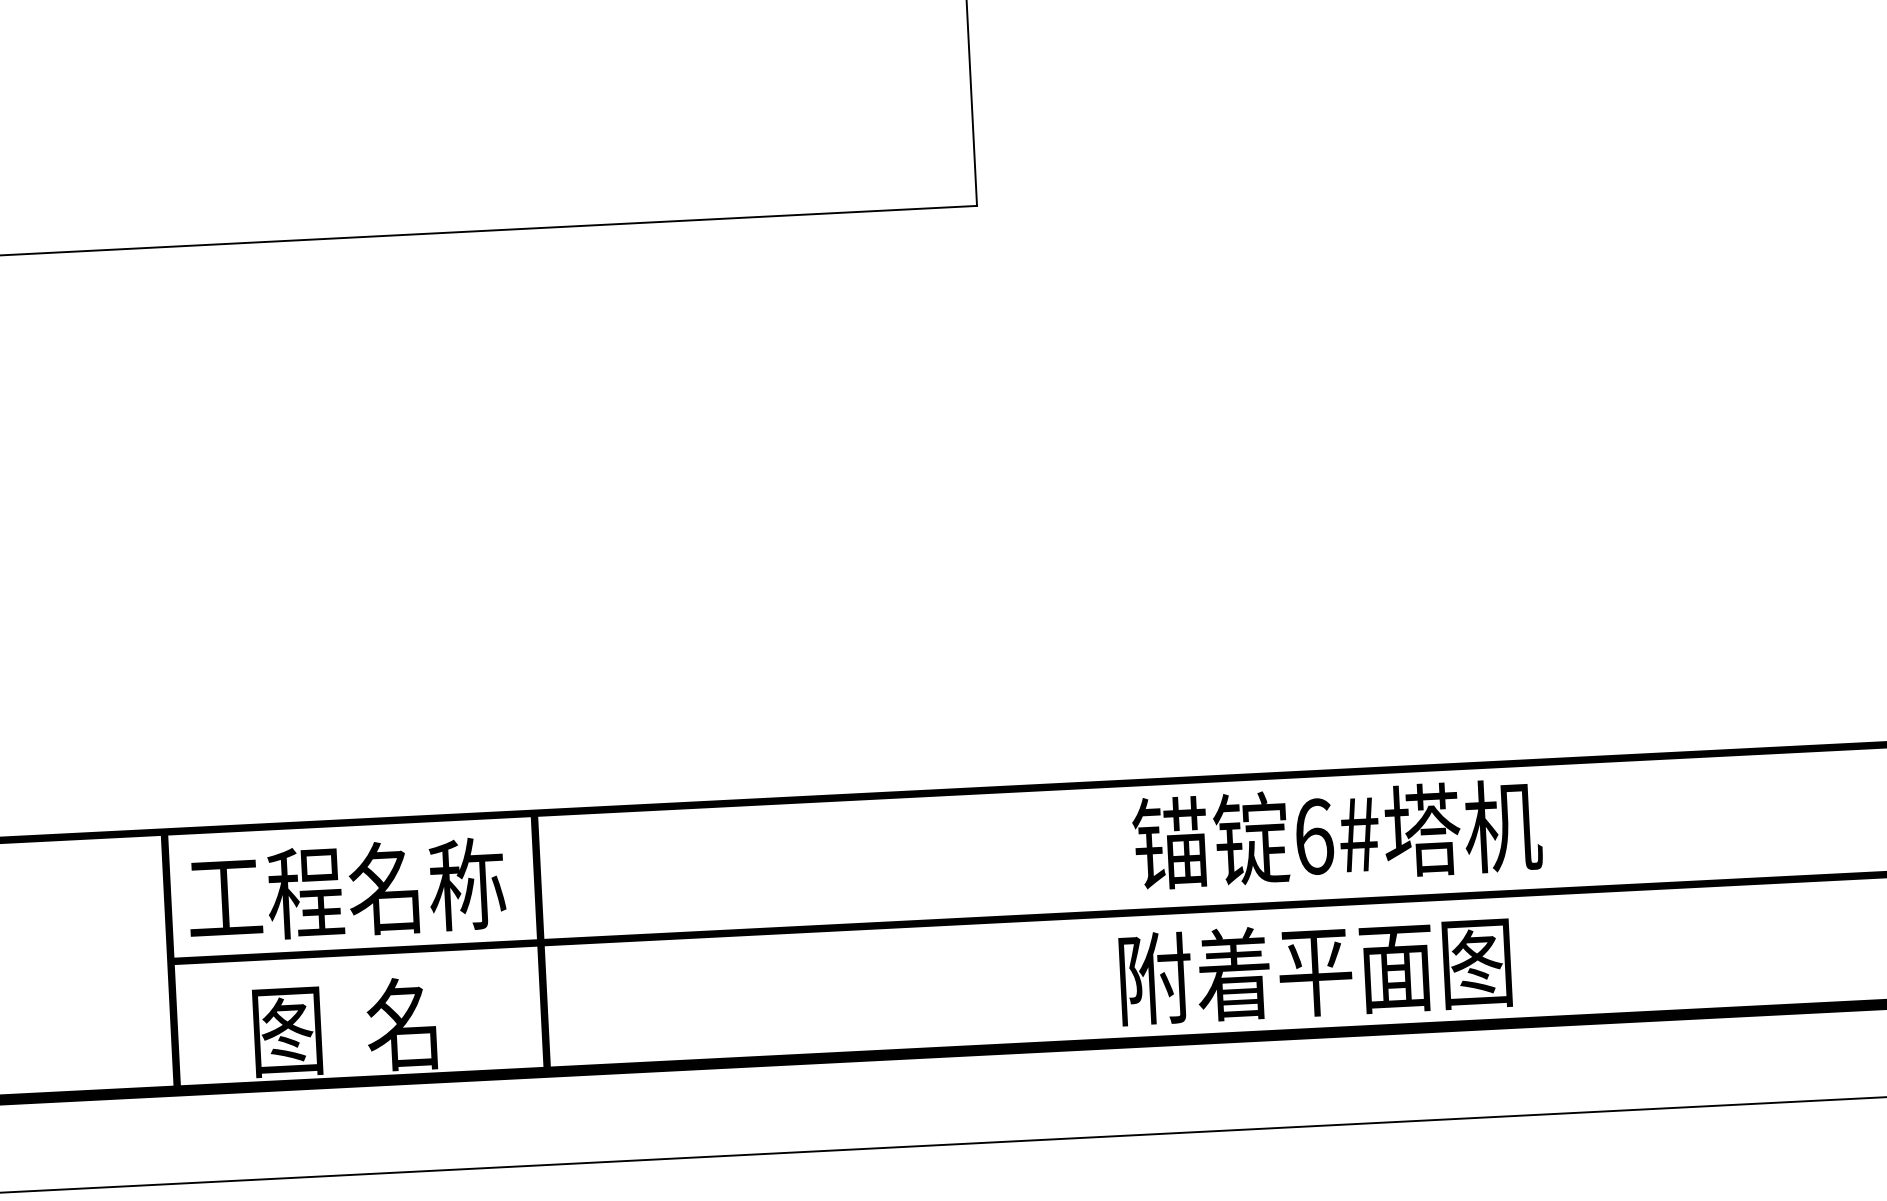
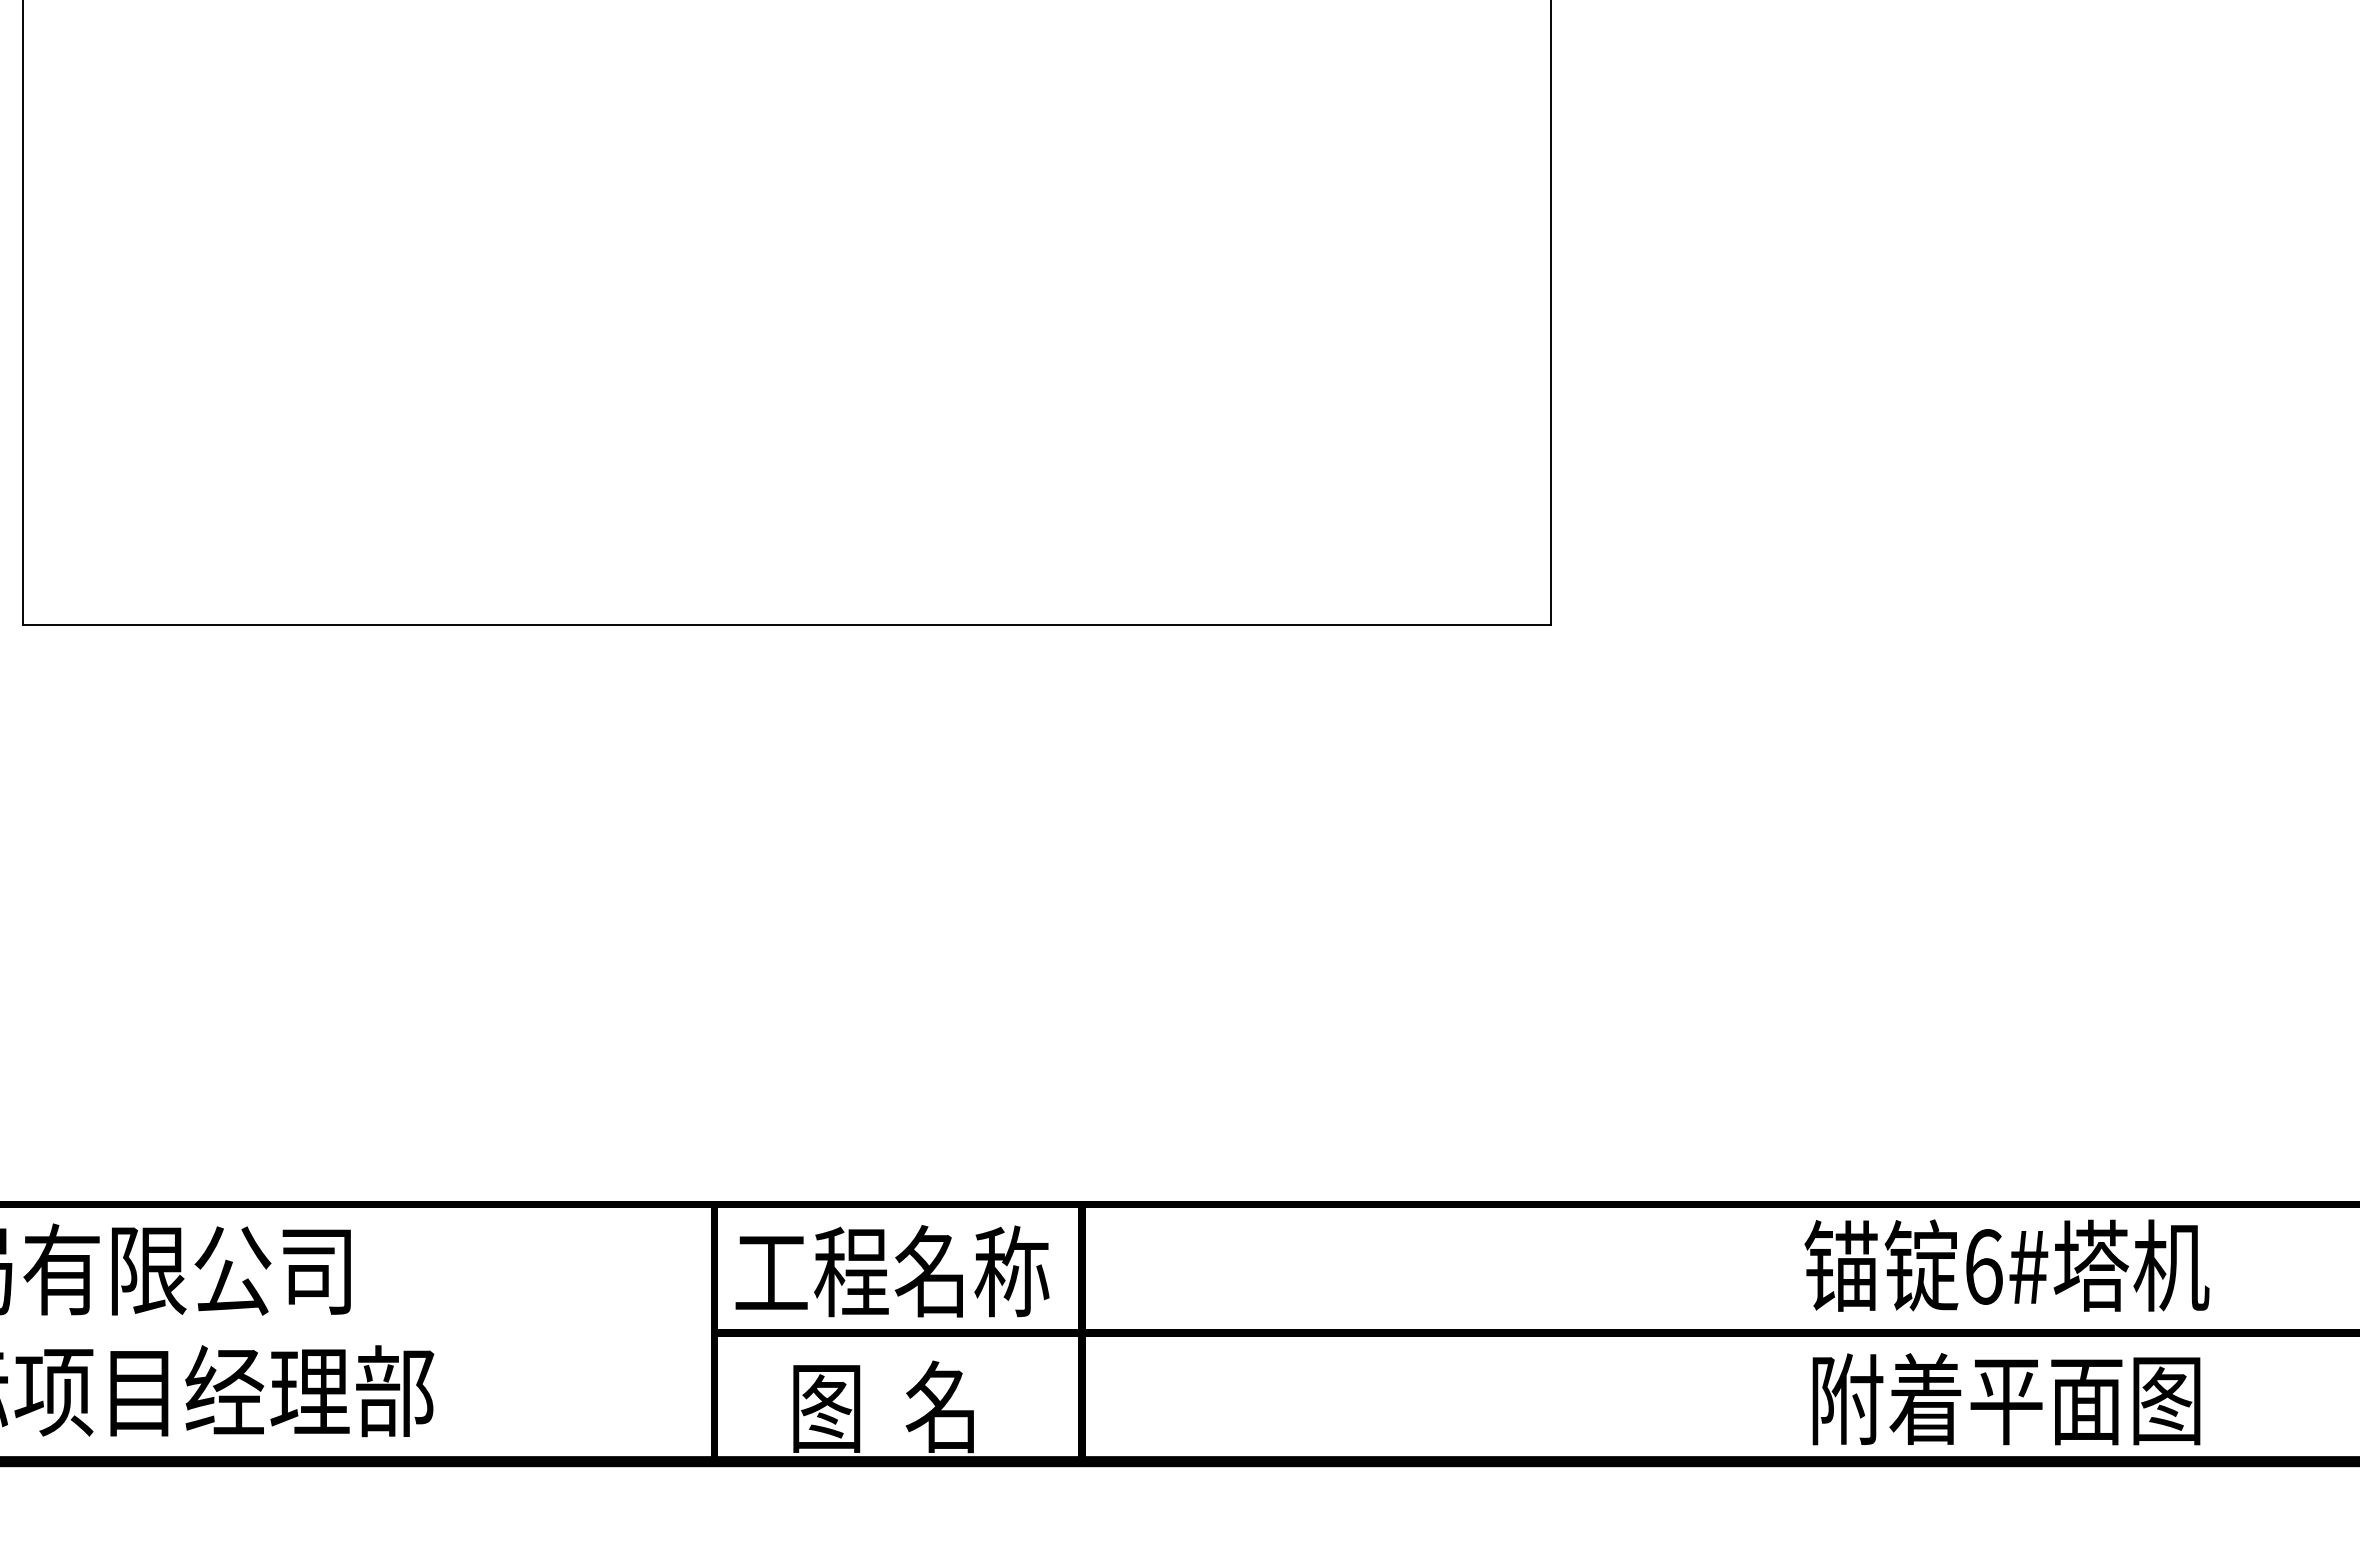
text: (1336, 834) -> (2006, 1265), moved
text: (1315, 970) -> (2006, 1399), moved

